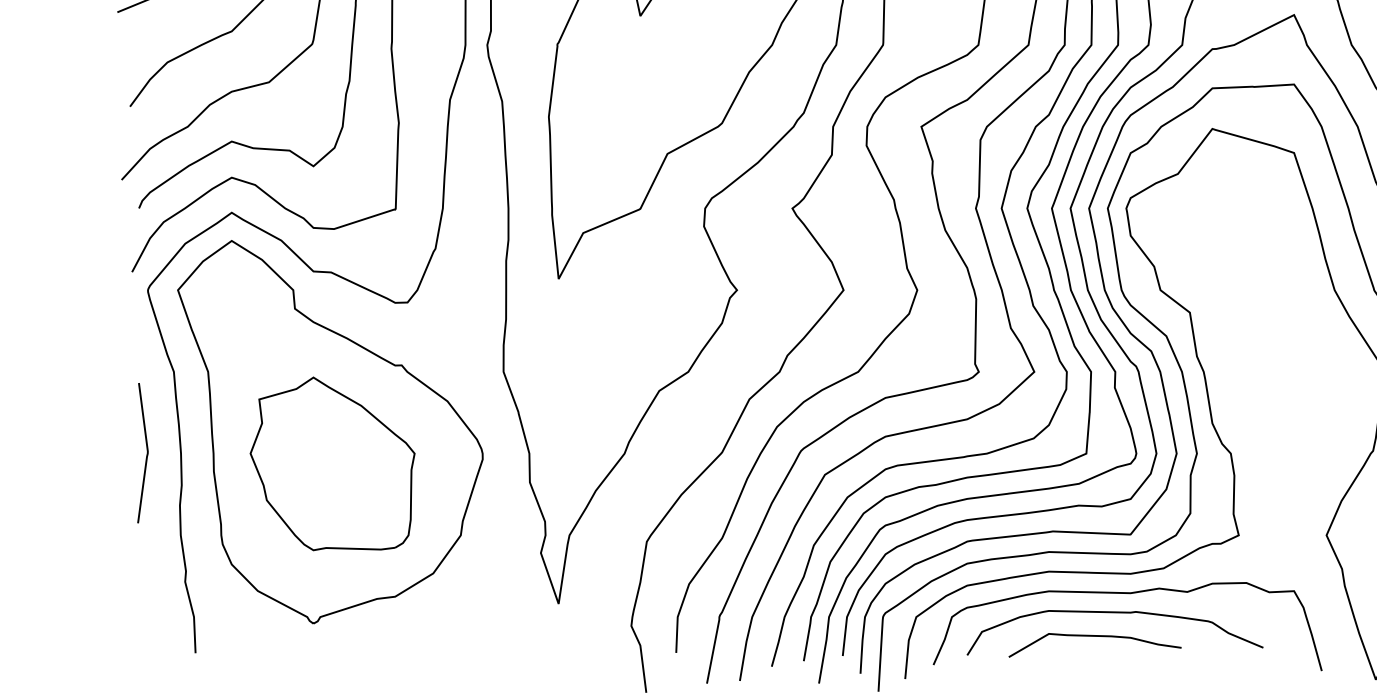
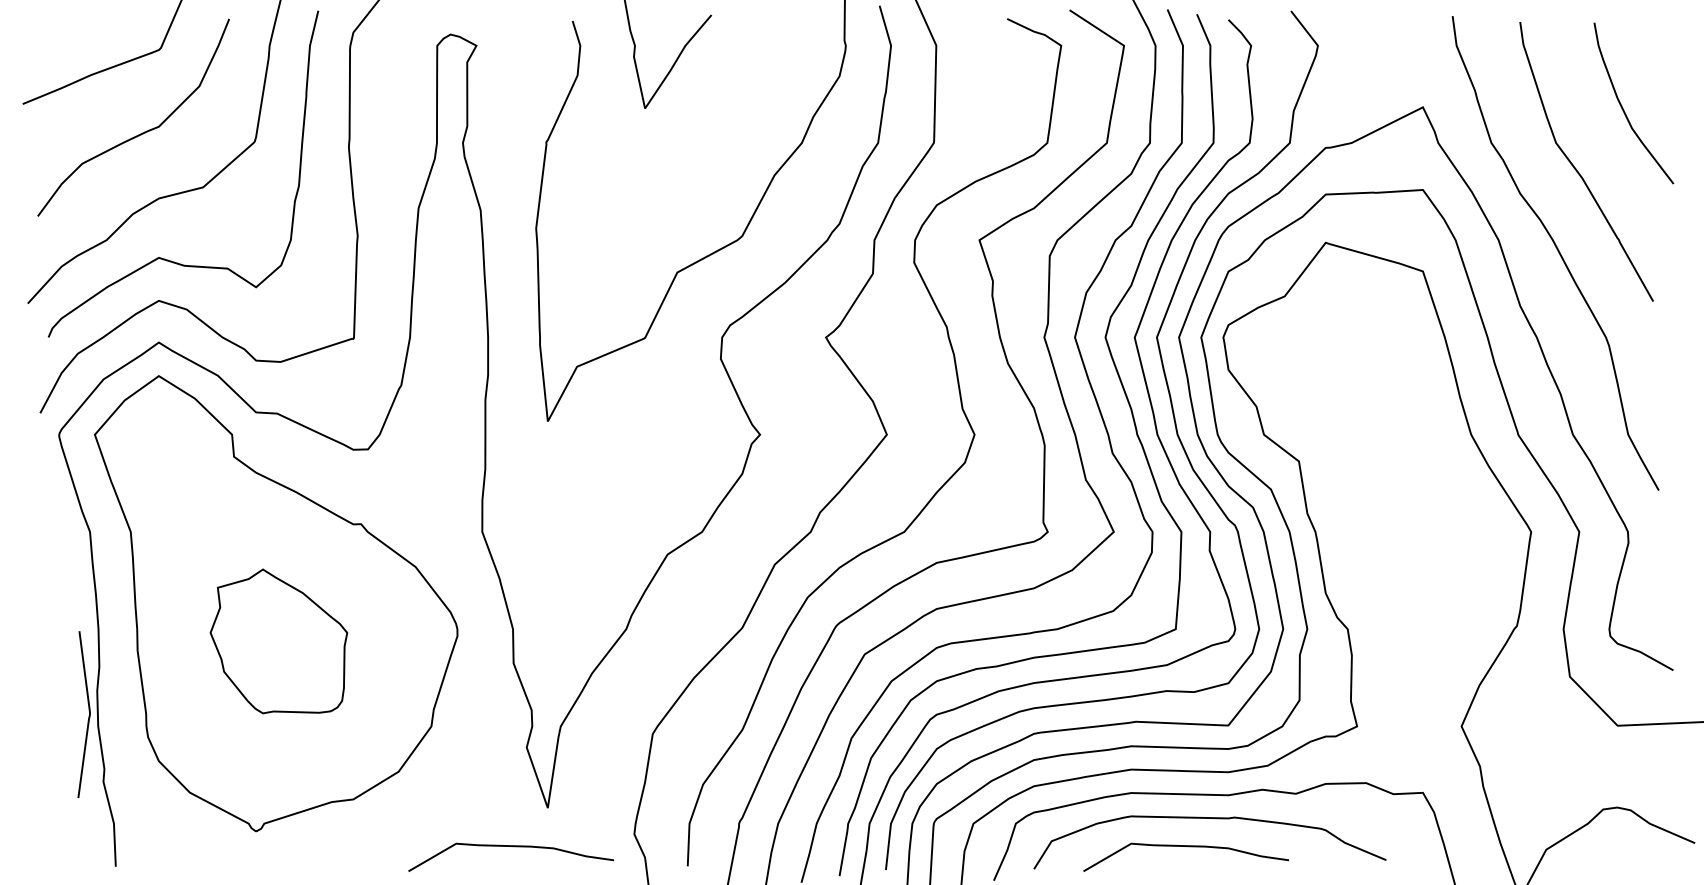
line: (146, 453) -> (88, 715), moved
part: (332, 463) -> (278, 641), size x0.7
curve: (529, 637) -> (513, 847), added

